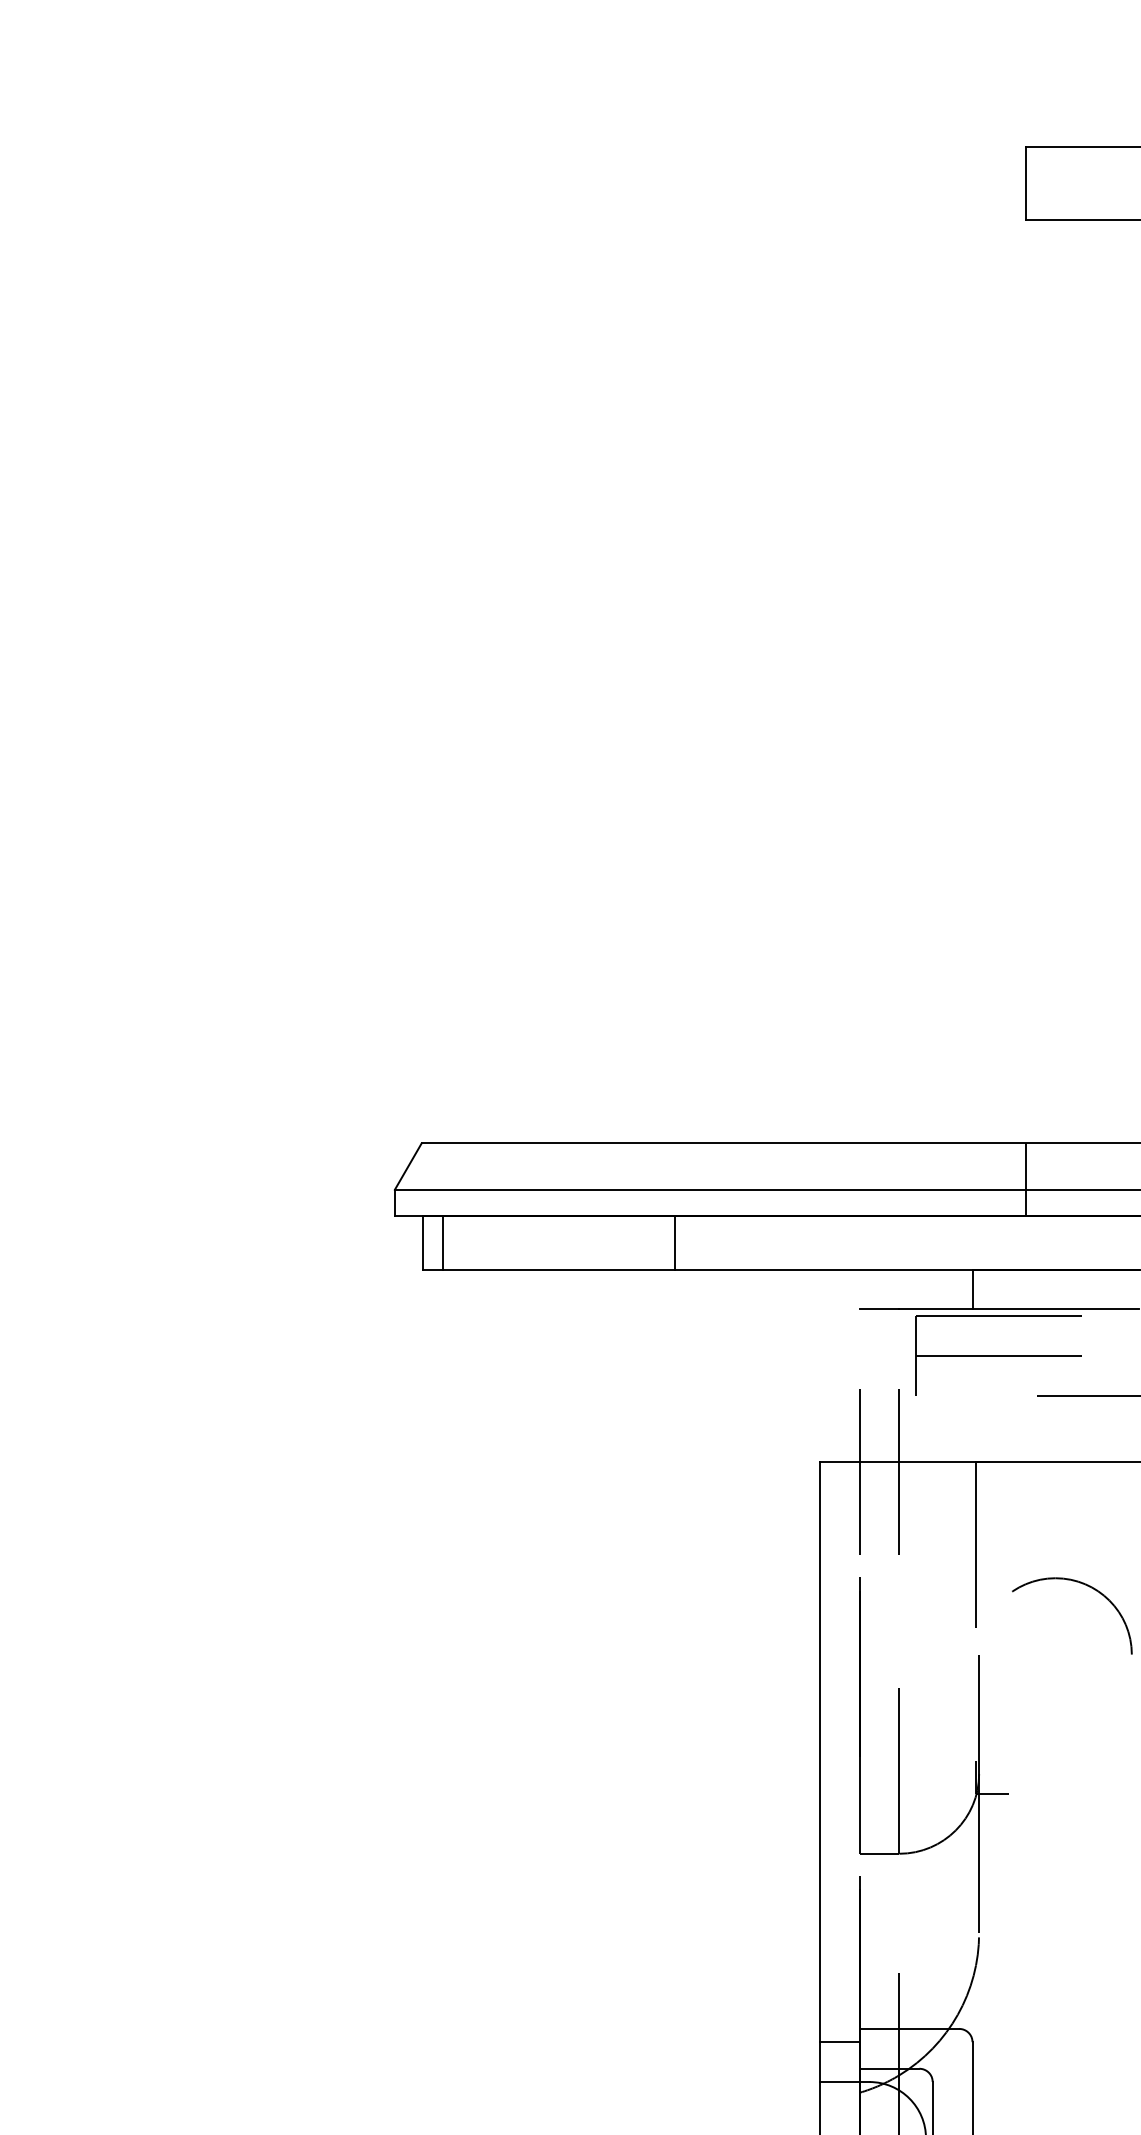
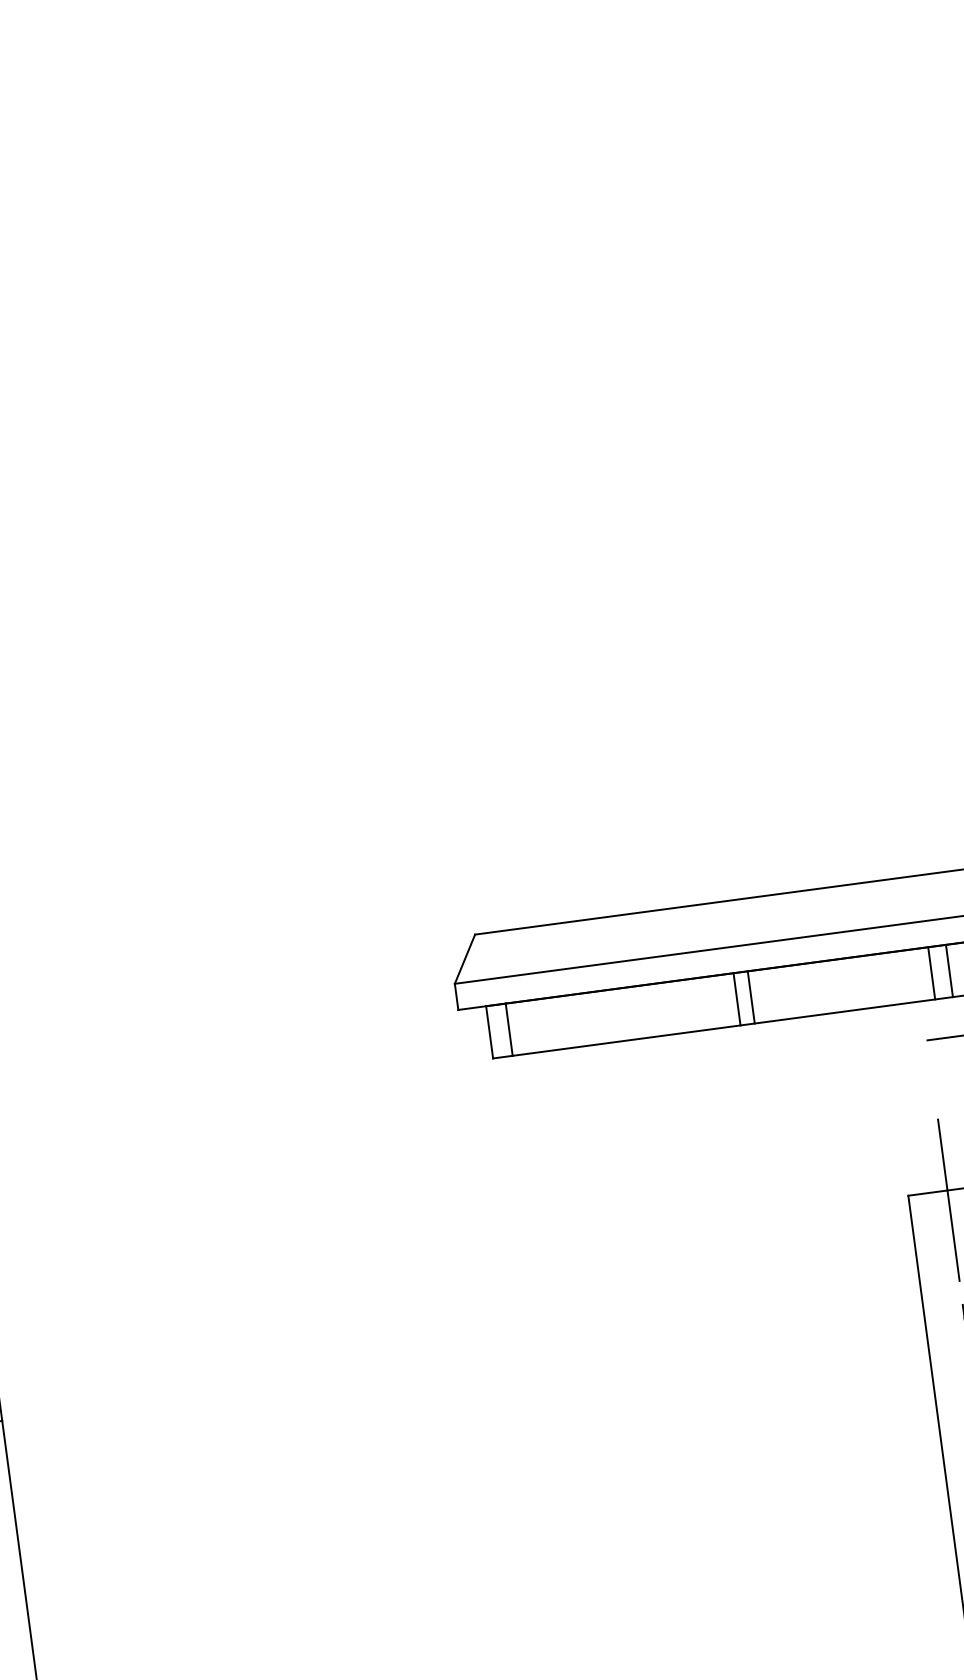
line: (689, 1242) -> (751, 996), added
line: (872, 1242) -> (931, 972), added
line: (890, 1242) -> (949, 970), added

